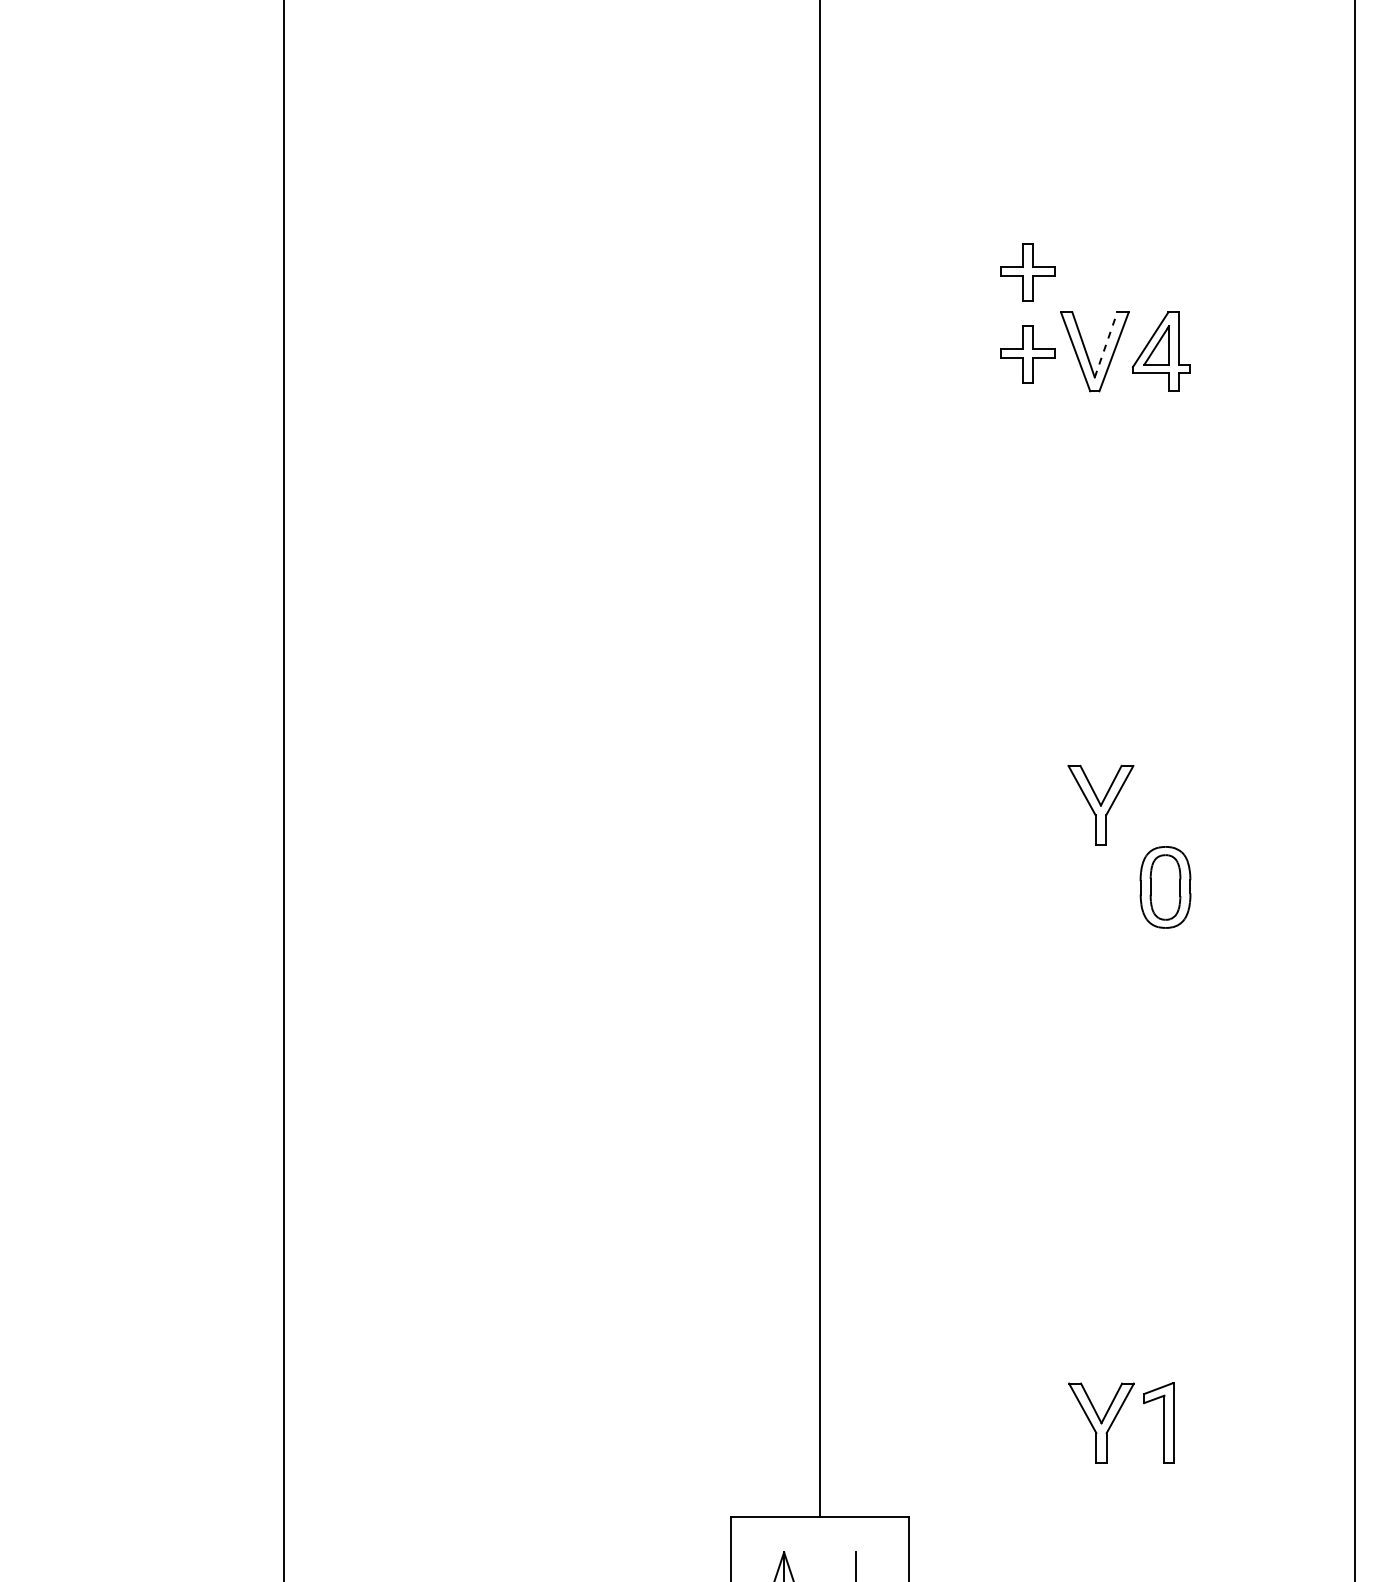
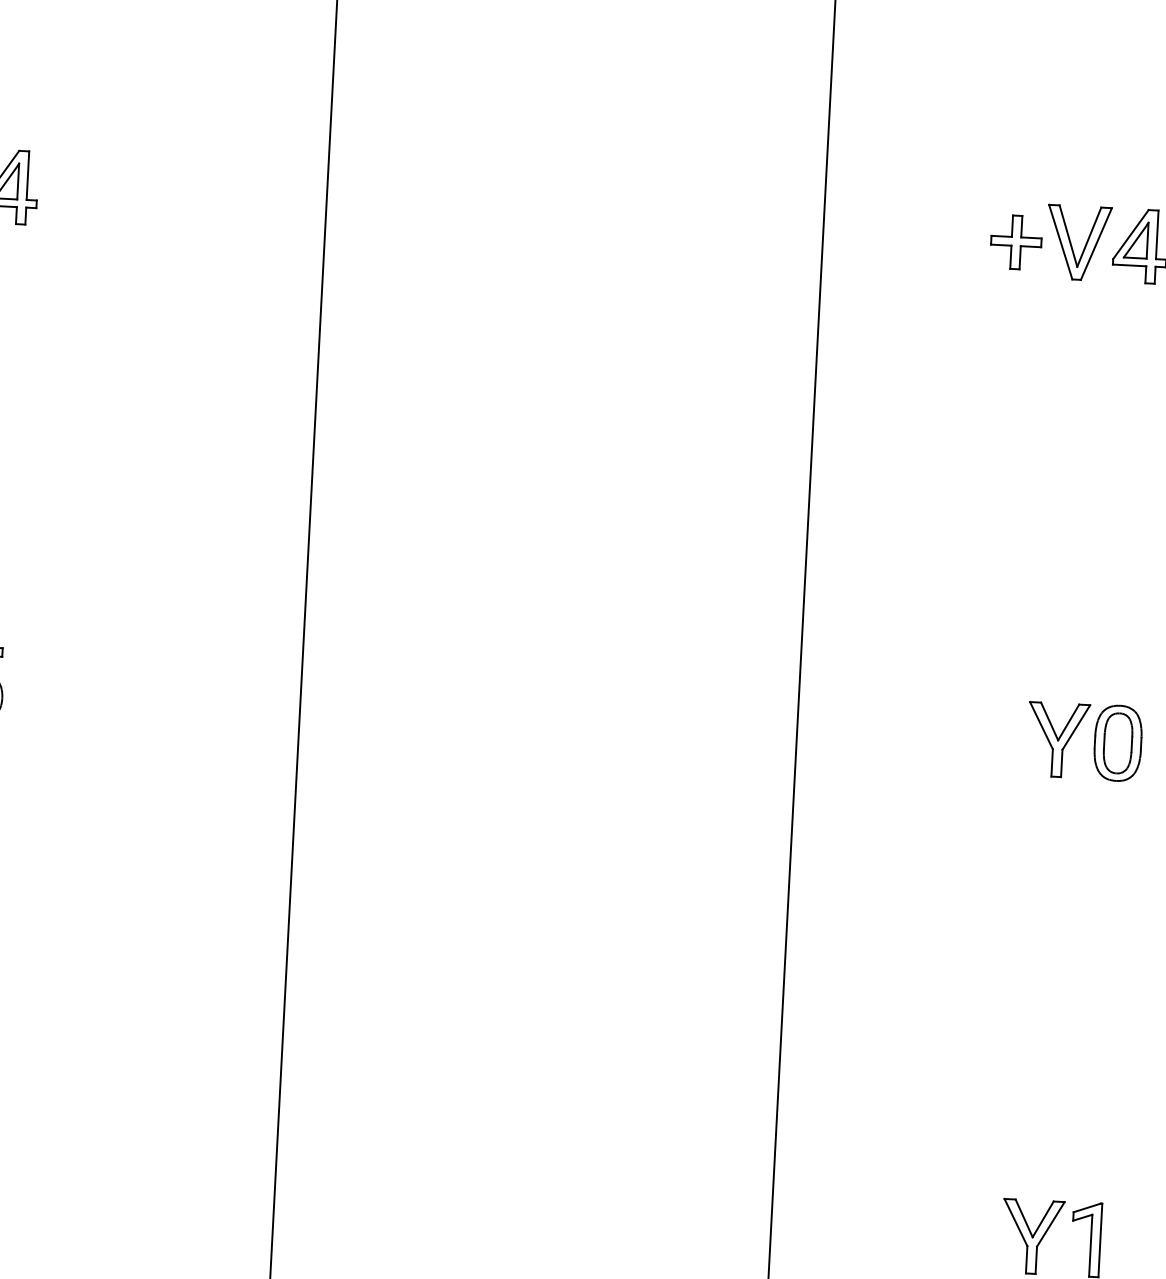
part: (1027, 272) -> (1019, 166), removed
line: (1106, 344) -> (1089, 236), dashed -> solid
part: (1100, 805) -> (1057, 740), moved

